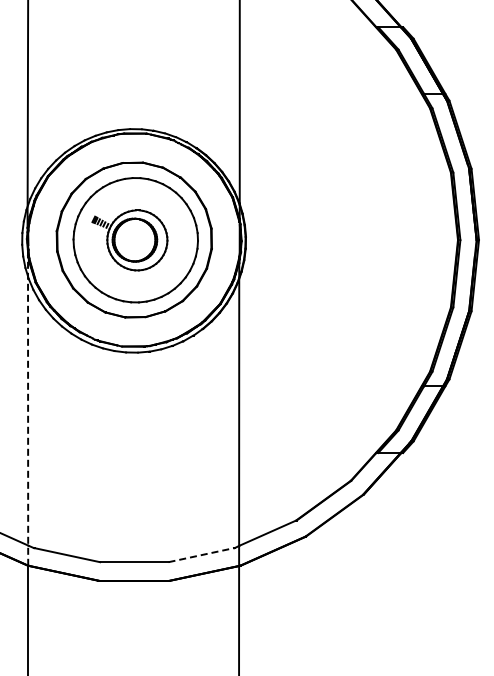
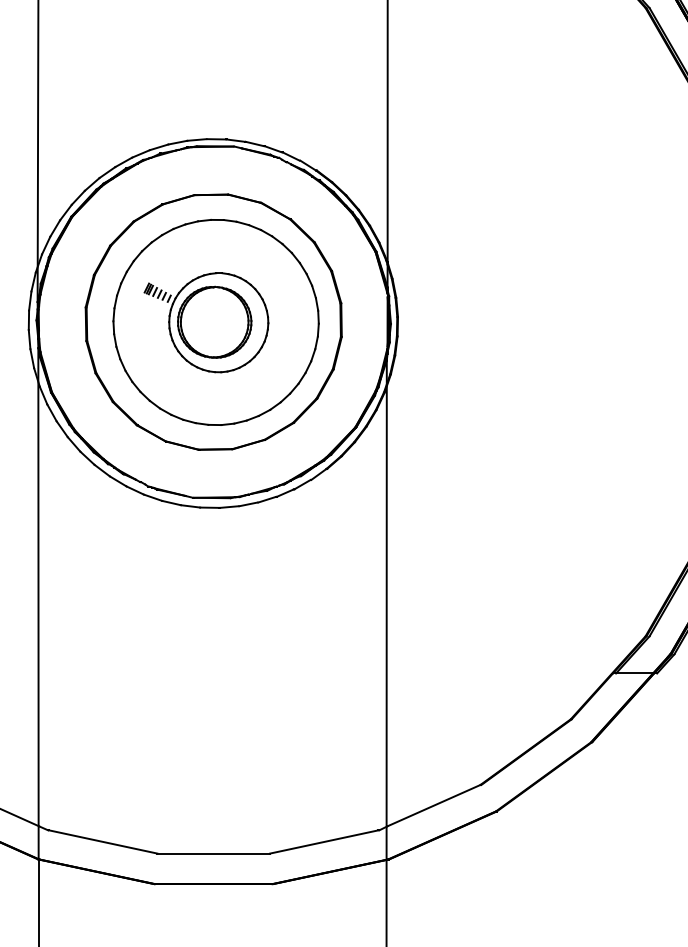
line: (28, 410) -> (39, 603), dashed -> solid
line: (201, 555) -> (324, 842), dashed -> solid

